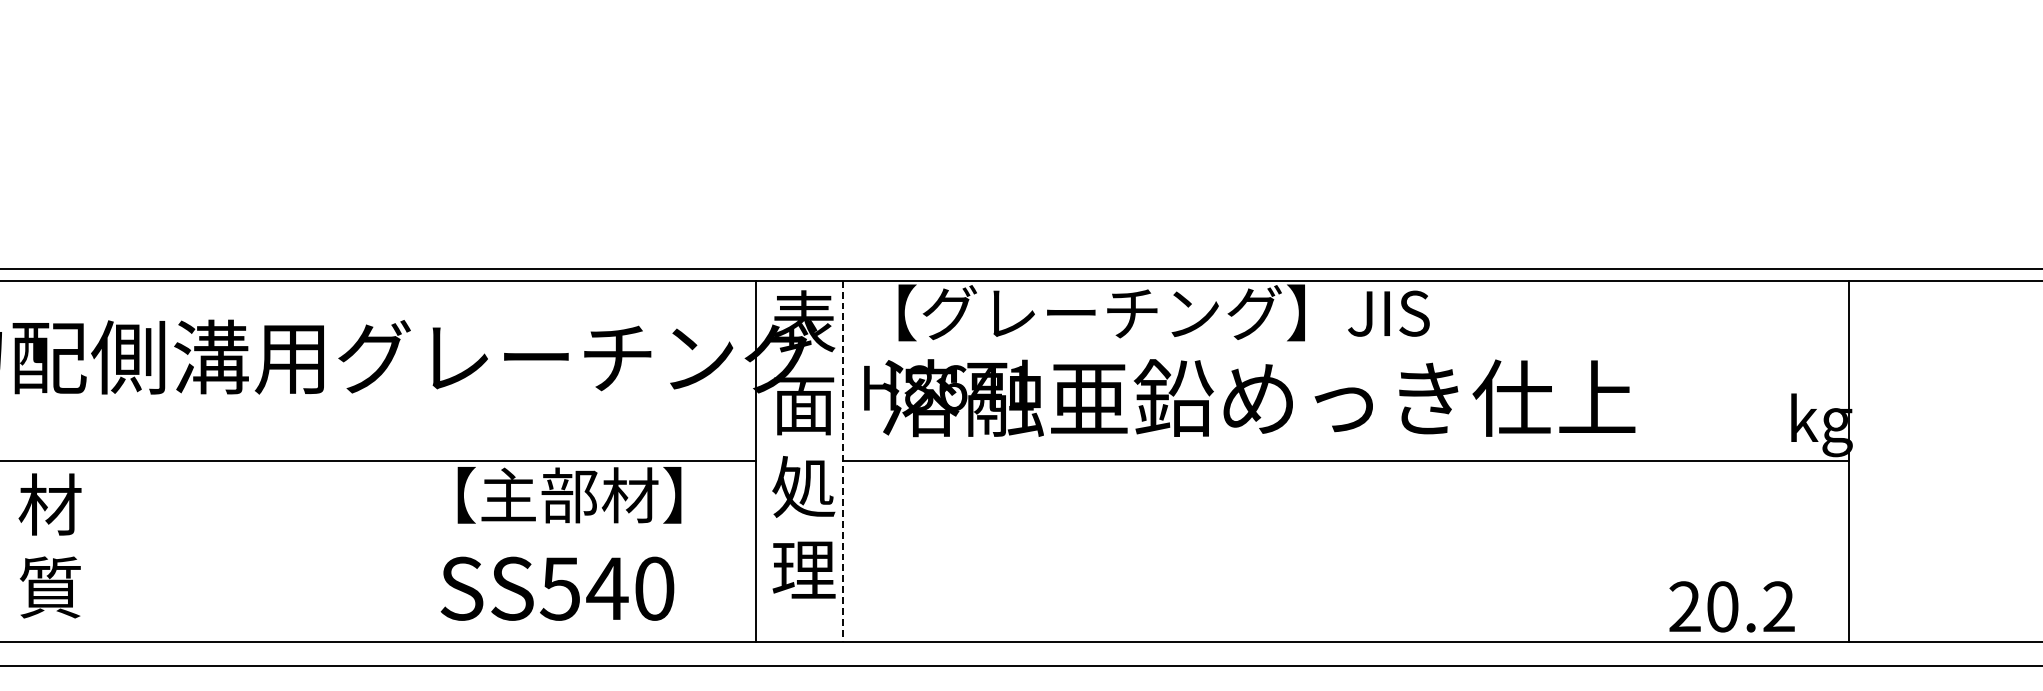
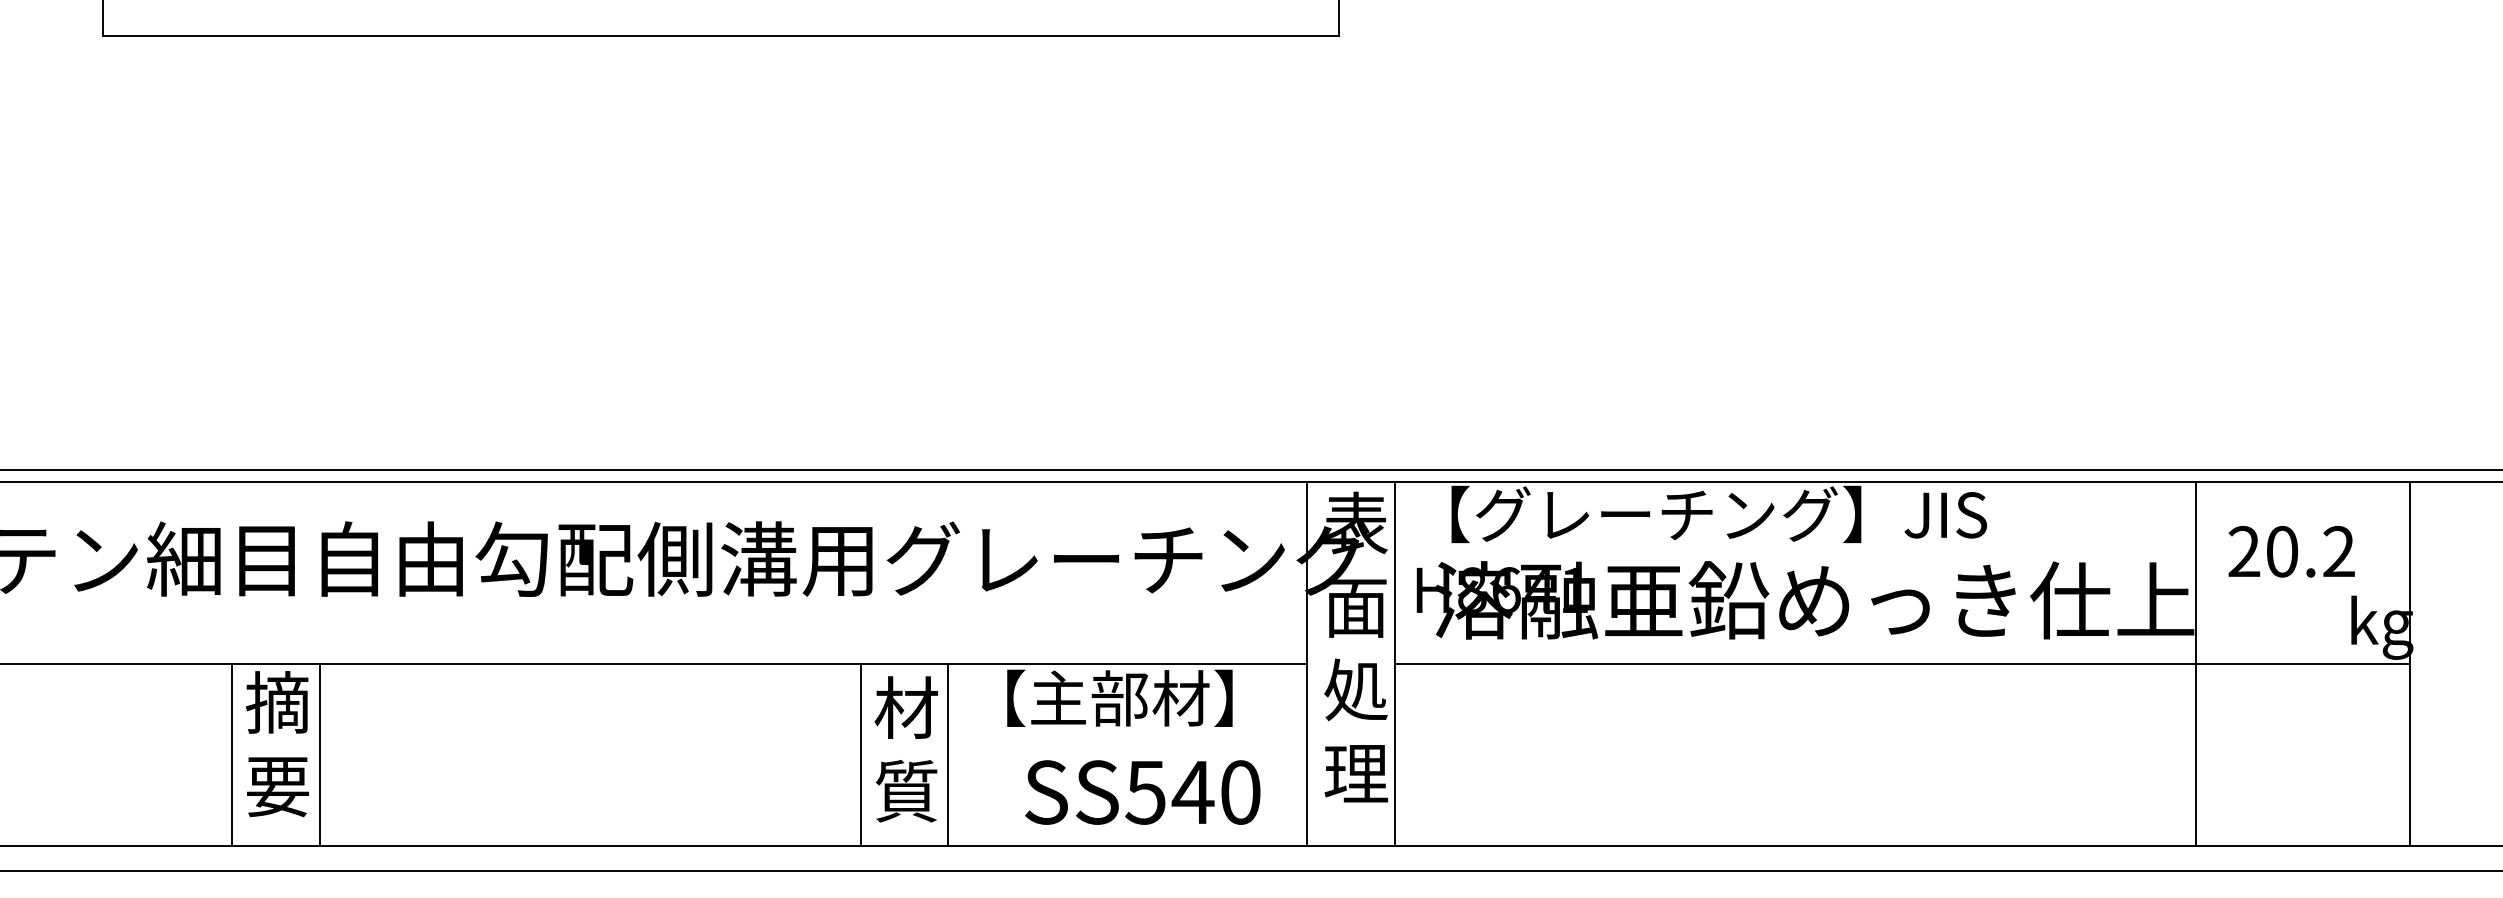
line: (842, 460) -> (1395, 663), dashed -> solid
line: (1637, 460) -> (2196, 663), added
text: (49, 546) -> (905, 749), moved
line: (312, 551) -> (860, 754), added
line: (399, 551) -> (948, 754), added
text: (557, 588) -> (1142, 792), moved
text: (1731, 606) -> (2291, 551), moved

